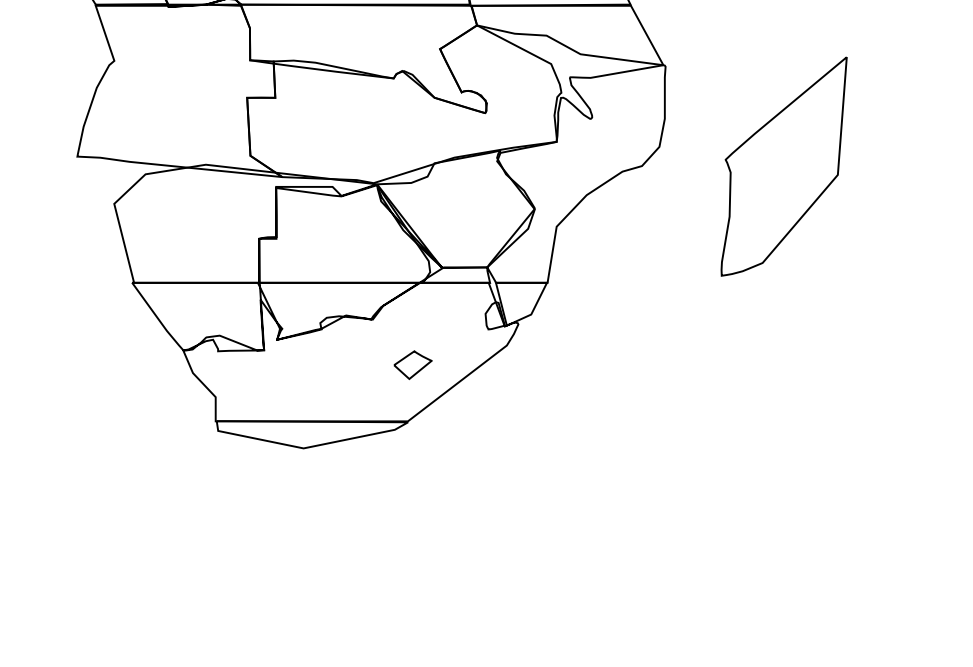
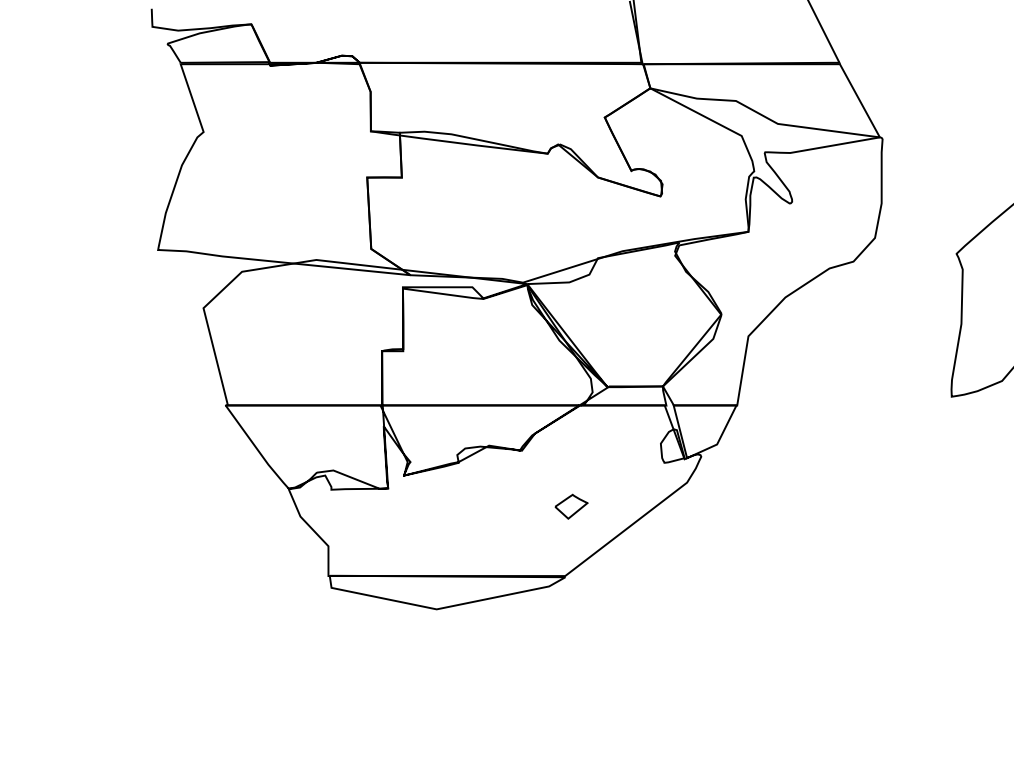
part: (412, 364) -> (570, 506), size x0.7

